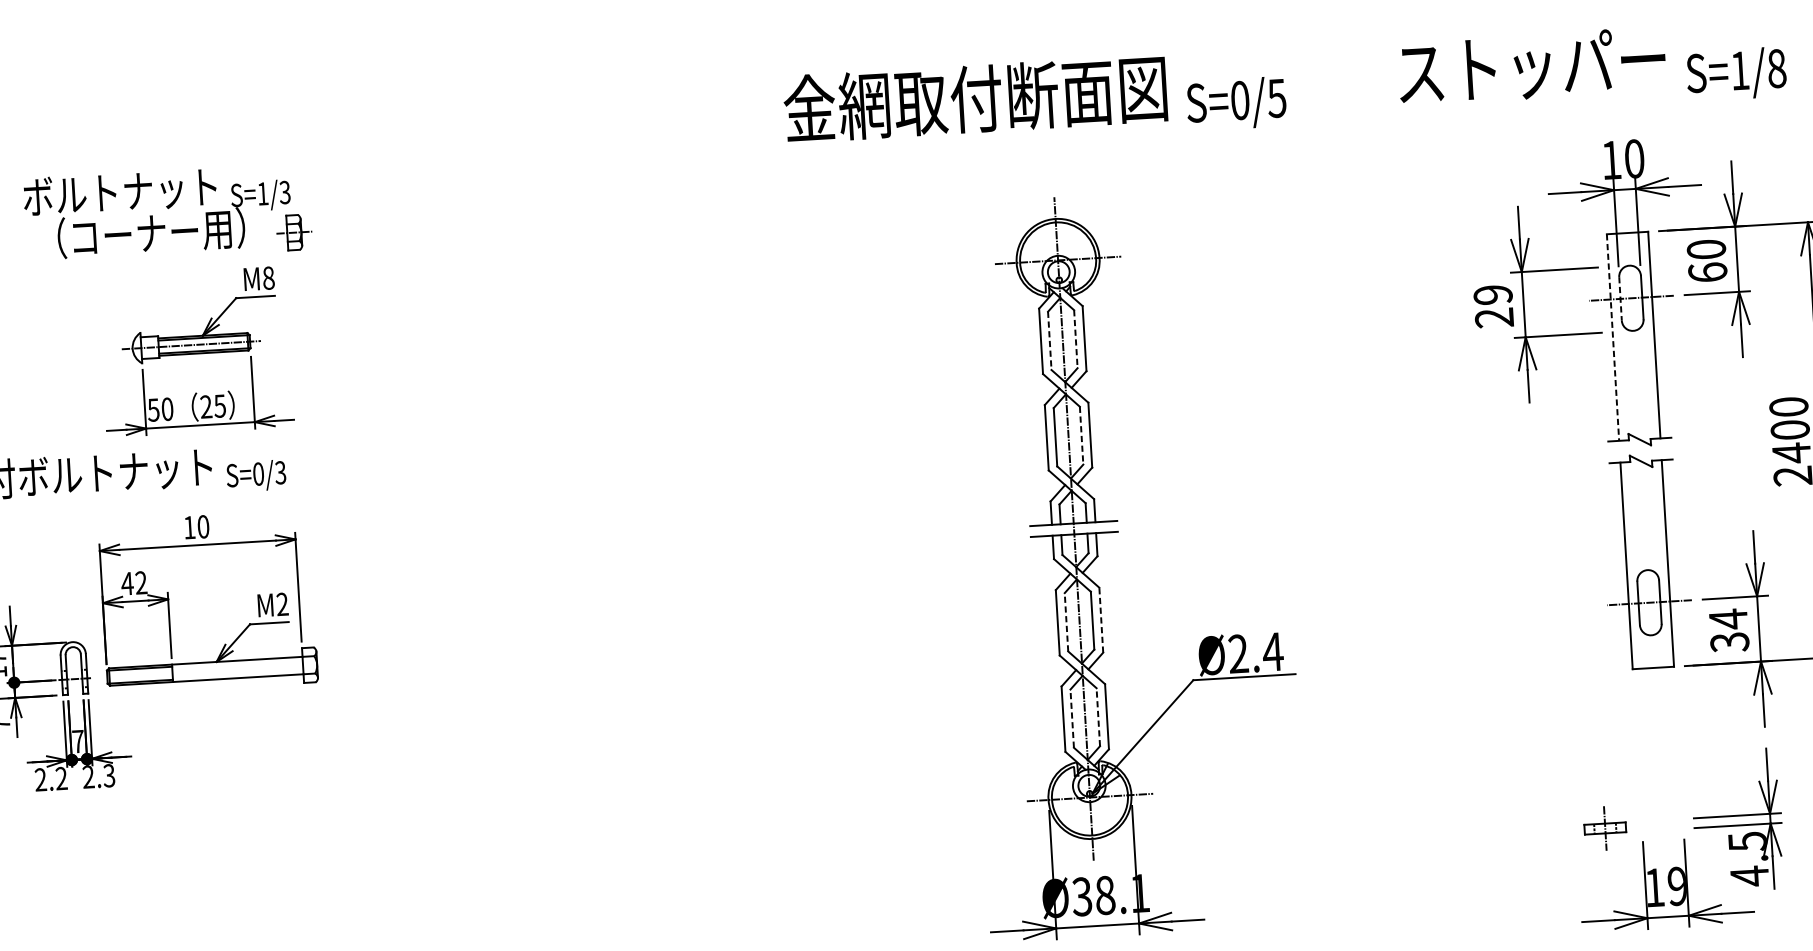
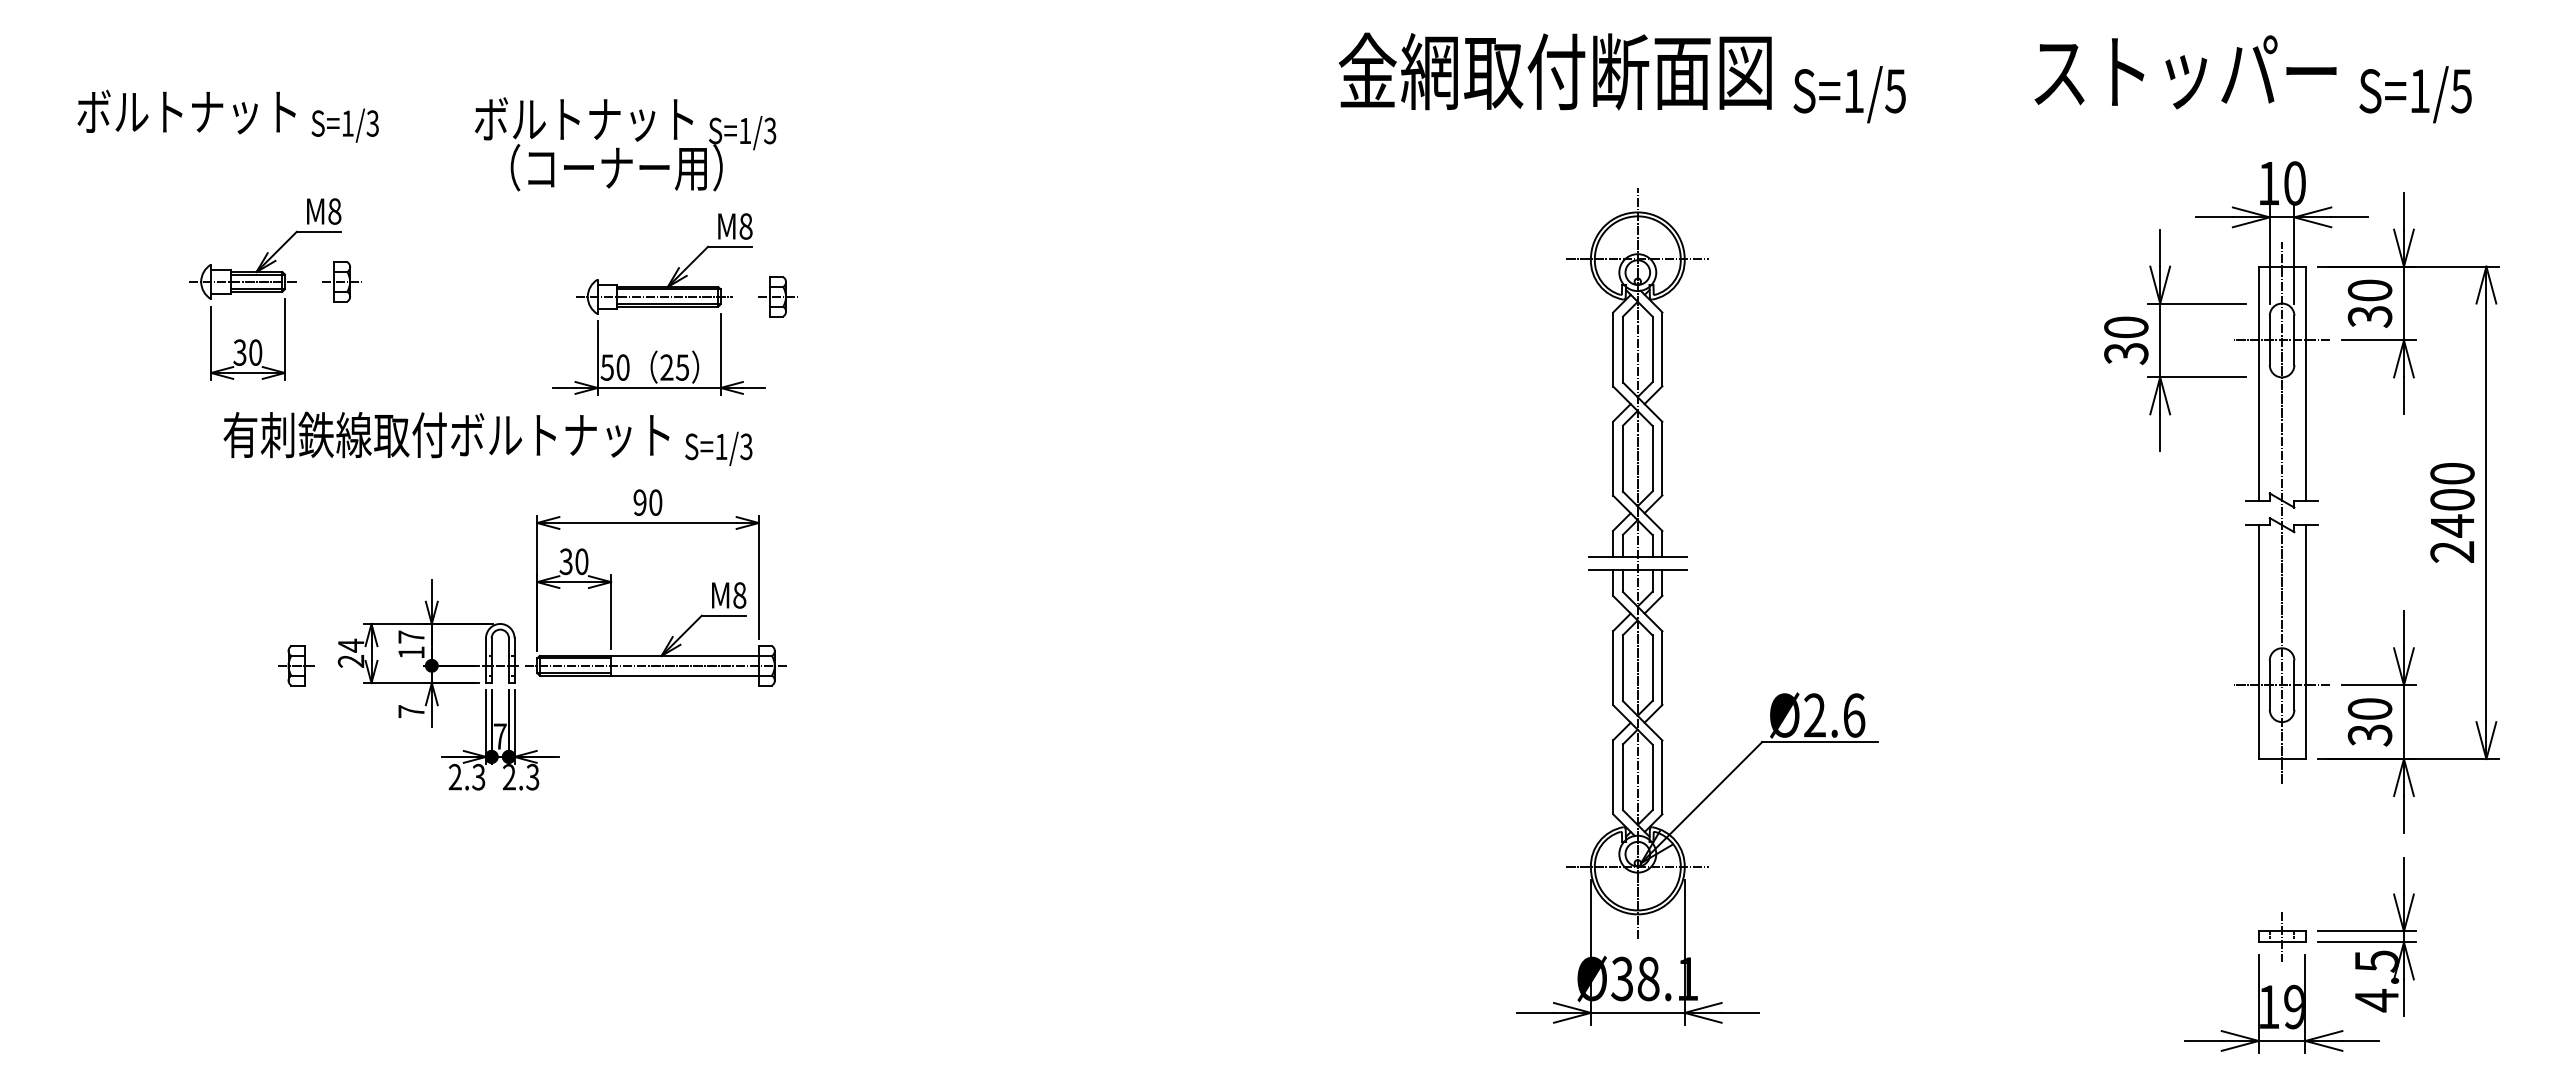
text: (1776, 68) -> (2461, 91), S=1/8 -> S=1/5
text: (1240, 100) -> (1854, 91), S=0/5 -> S=1/5
part: (293, 232) -> (777, 296), moved
text: (1707, 272) -> (2369, 316), 60 -> 30
line: (1620, 298) -> (2269, 340), dashed -> solid
text: (1493, 306) -> (2126, 340), 29 -> 30
line: (1612, 337) -> (2258, 383), dashed -> solid
line: (1075, 339) -> (1652, 349), dashed -> solid
line: (1050, 340) -> (1623, 349), dashed -> solid
line: (1081, 435) -> (1652, 458), dashed -> solid
line: (1640, 450) -> (2282, 512), added
text: (258, 473) -> (721, 446), S=0/3 -> S=1/3
text: (189, 527) -> (639, 502), 10 -> 90
text: (133, 583) -> (573, 561), 42 -> 30
text: (282, 604) -> (739, 595), M2 -> M8
text: (1727, 619) -> (2369, 709), 34 -> 30
line: (1101, 620) -> (1662, 668), dashed -> solid
line: (1066, 621) -> (1623, 667), dashed -> solid
text: (1272, 651) -> (1853, 715), Ø2.4 -> Ø2.6
line: (211, 670) -> (655, 665), added
line: (1098, 717) -> (1652, 777), dashed -> solid
line: (1072, 718) -> (1623, 777), dashed -> solid
text: (61, 778) -> (478, 777), 2.2 -> 2.3
part: (1605, 828) -> (2282, 936), moved

